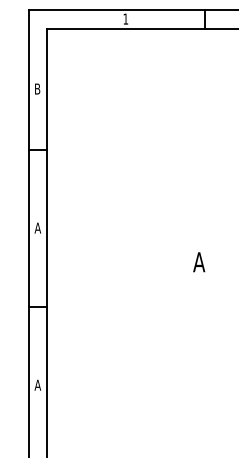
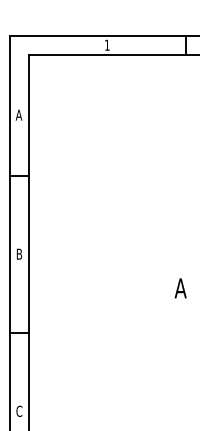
text: (37, 88) -> (18, 114), B -> A
text: (37, 227) -> (18, 253), A -> B
text: (37, 384) -> (18, 410), A -> C

